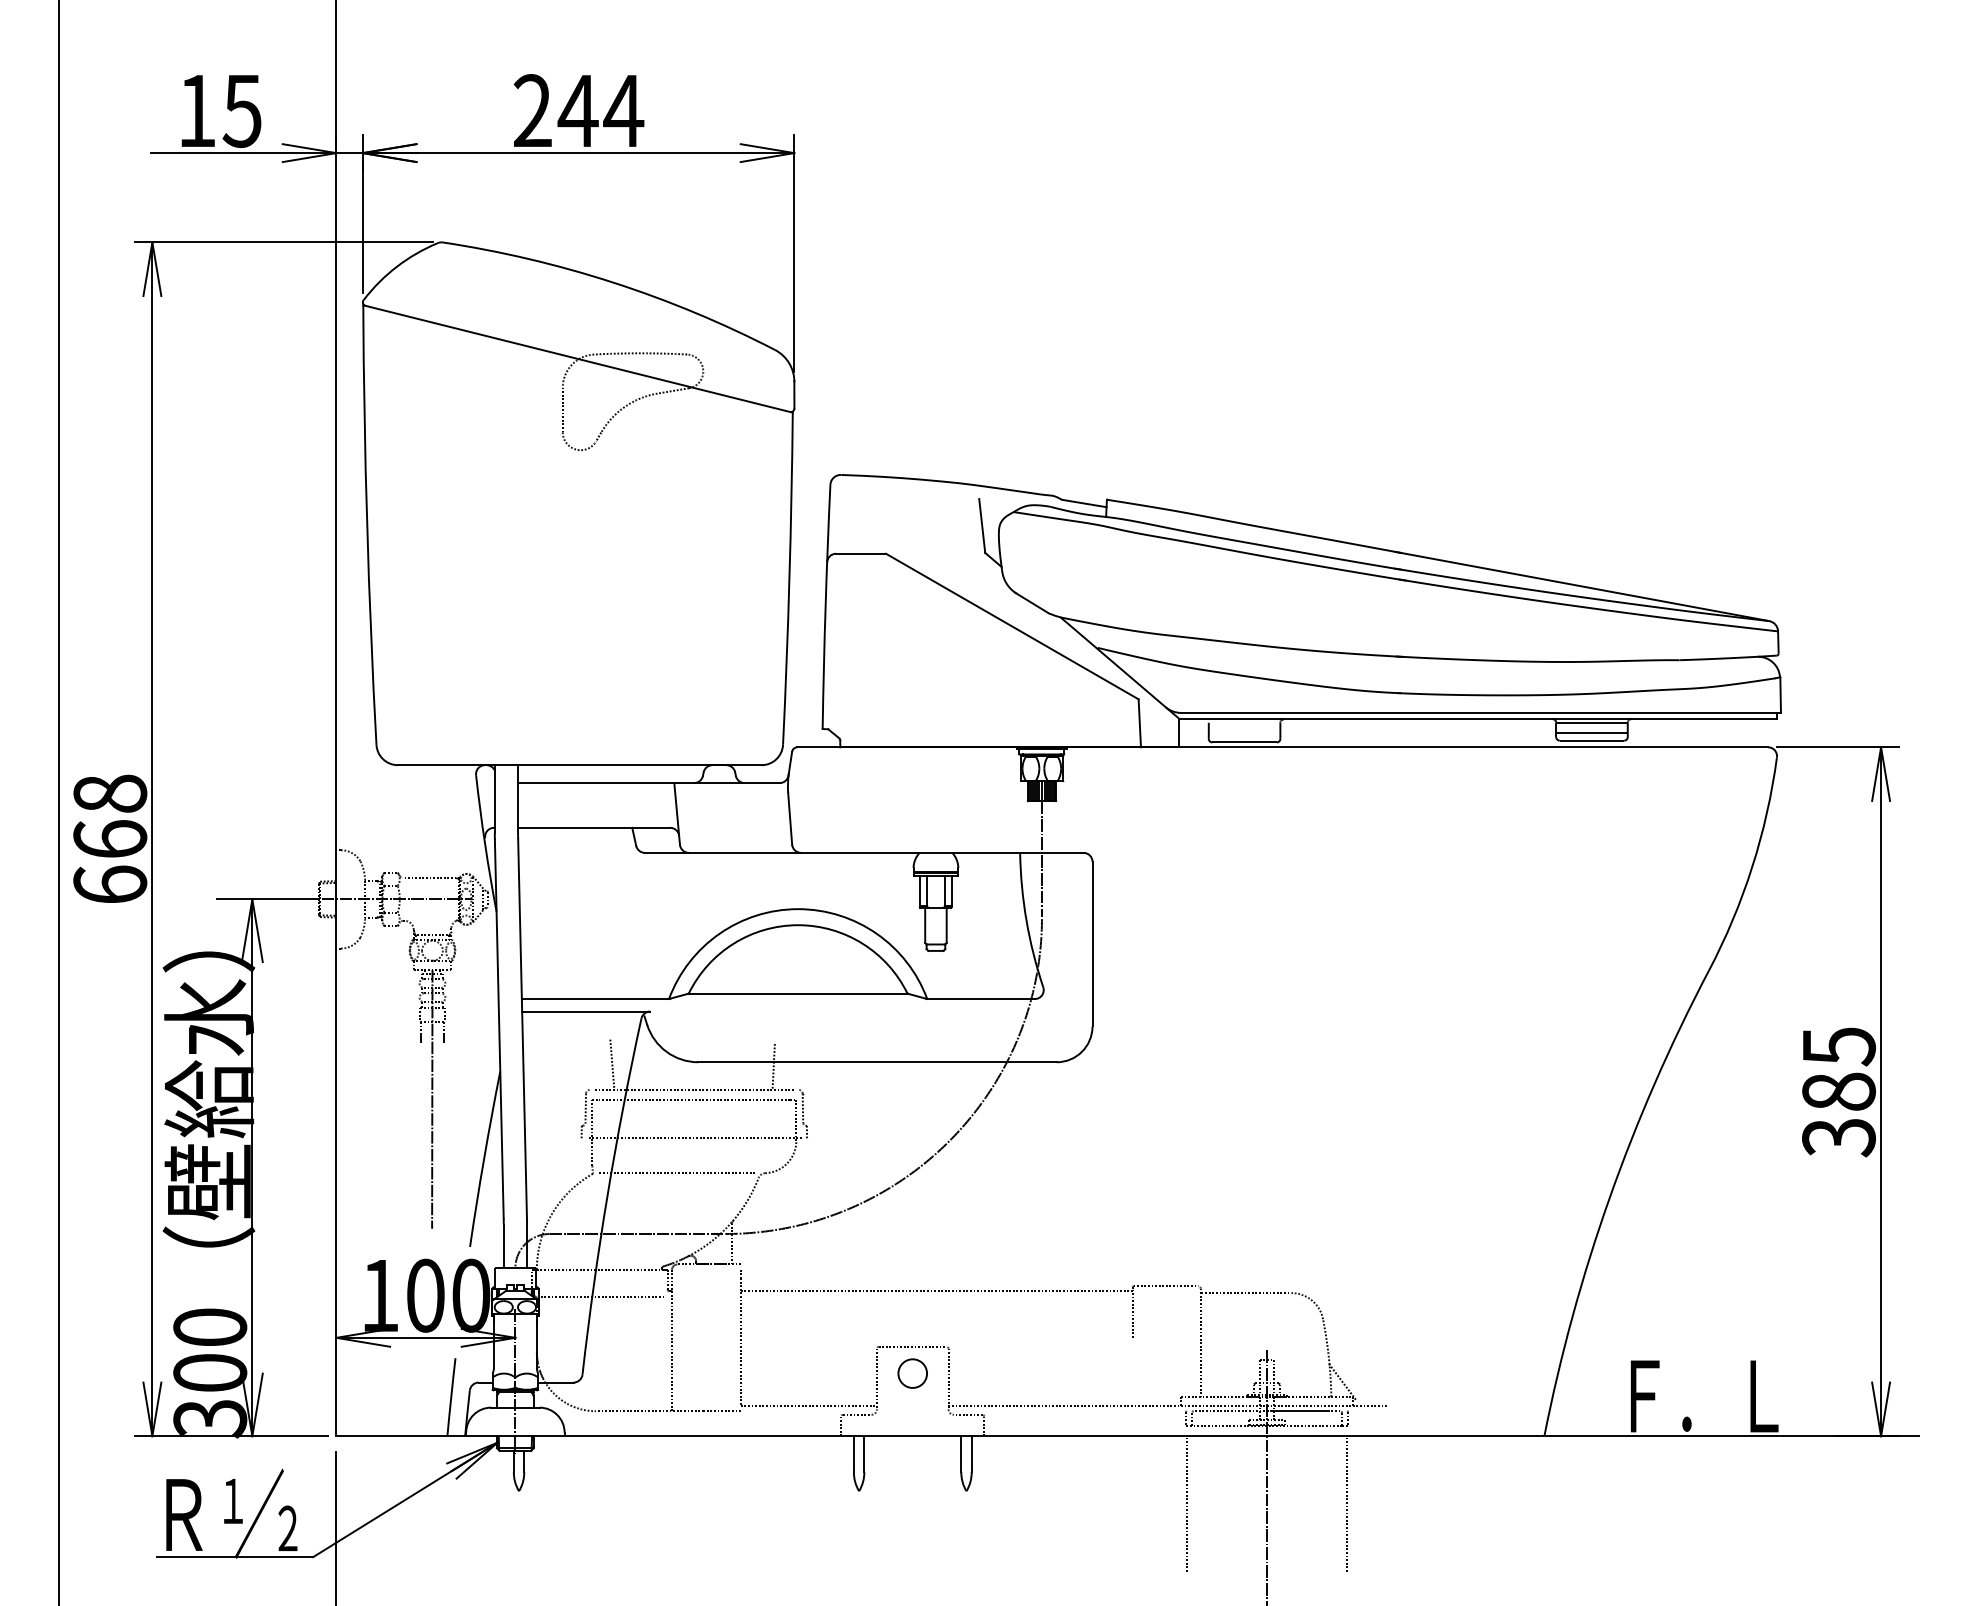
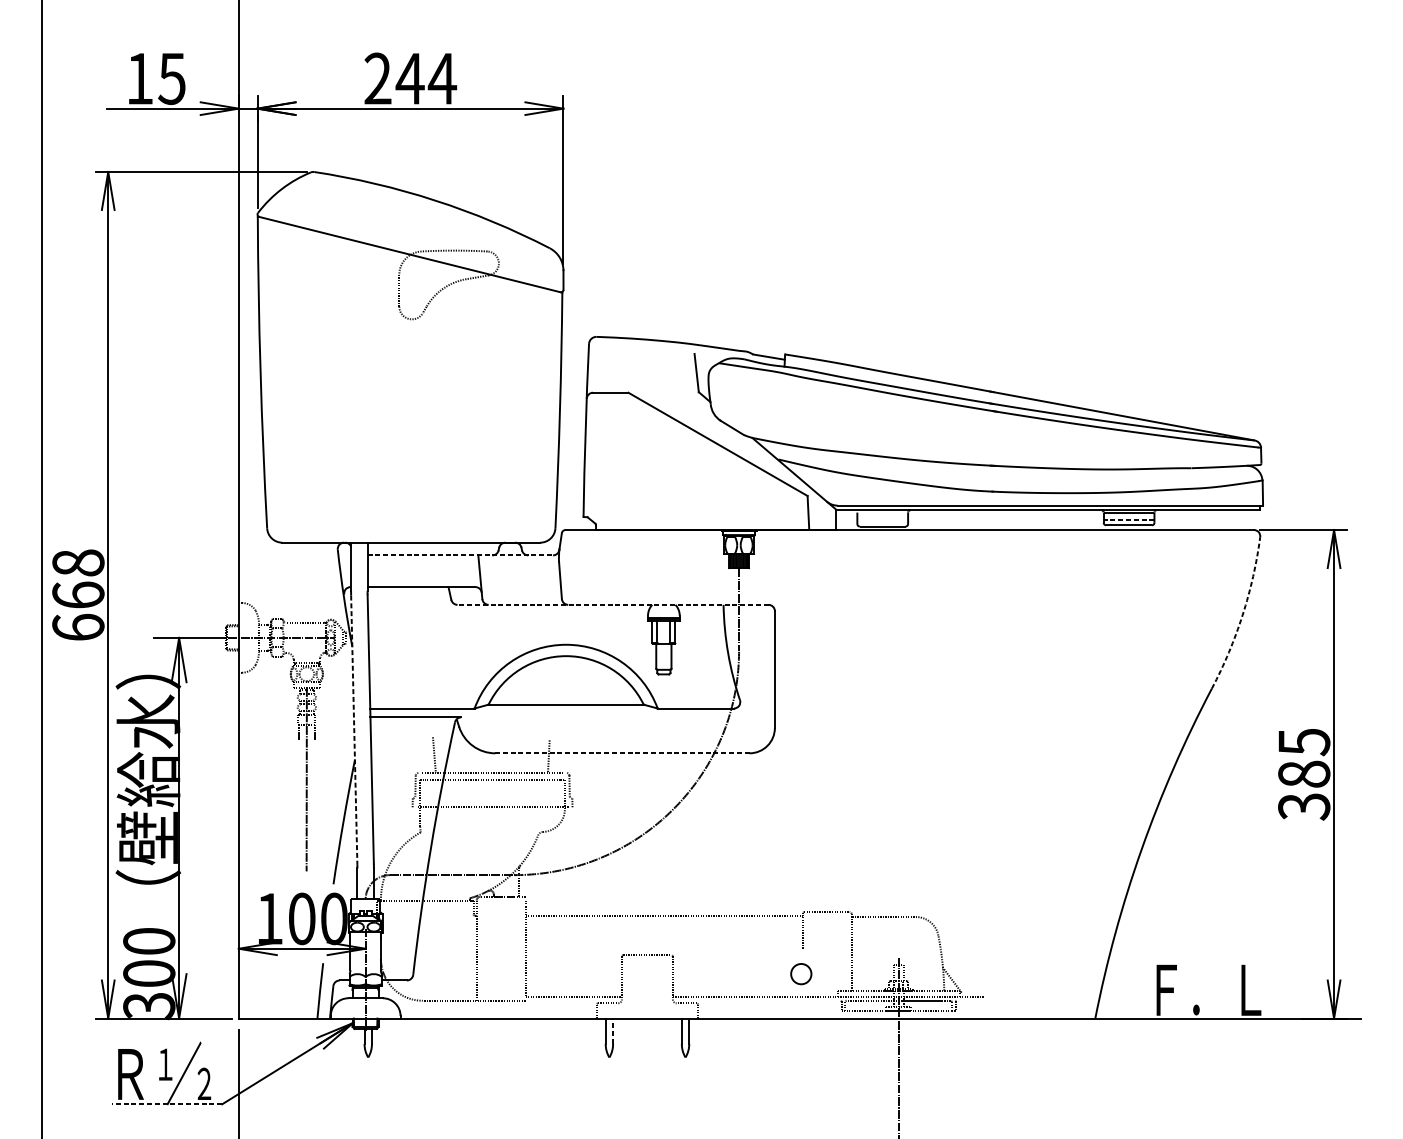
line: (1591, 733) -> (1128, 520), solid -> dashed
line: (648, 783) -> (460, 555), solid -> dashed
line: (863, 852) -> (612, 604), solid -> dashed
arc: (1752, 867) -> (1242, 615), solid -> dashed
line: (499, 1029) -> (354, 730), solid -> dashed
line: (877, 1062) -> (622, 753), solid -> dashed
line: (676, 1173) -> (479, 832), removed
line: (601, 1296) -> (426, 919), removed
circle: (912, 1373) -> (801, 974), moved
line: (864, 1454) -> (613, 1031), solid -> dashed
line: (1187, 1503) -> (842, 1066), removed
line: (1346, 1503) -> (955, 1066), removed
line: (235, 1557) -> (167, 1104), solid -> dashed

